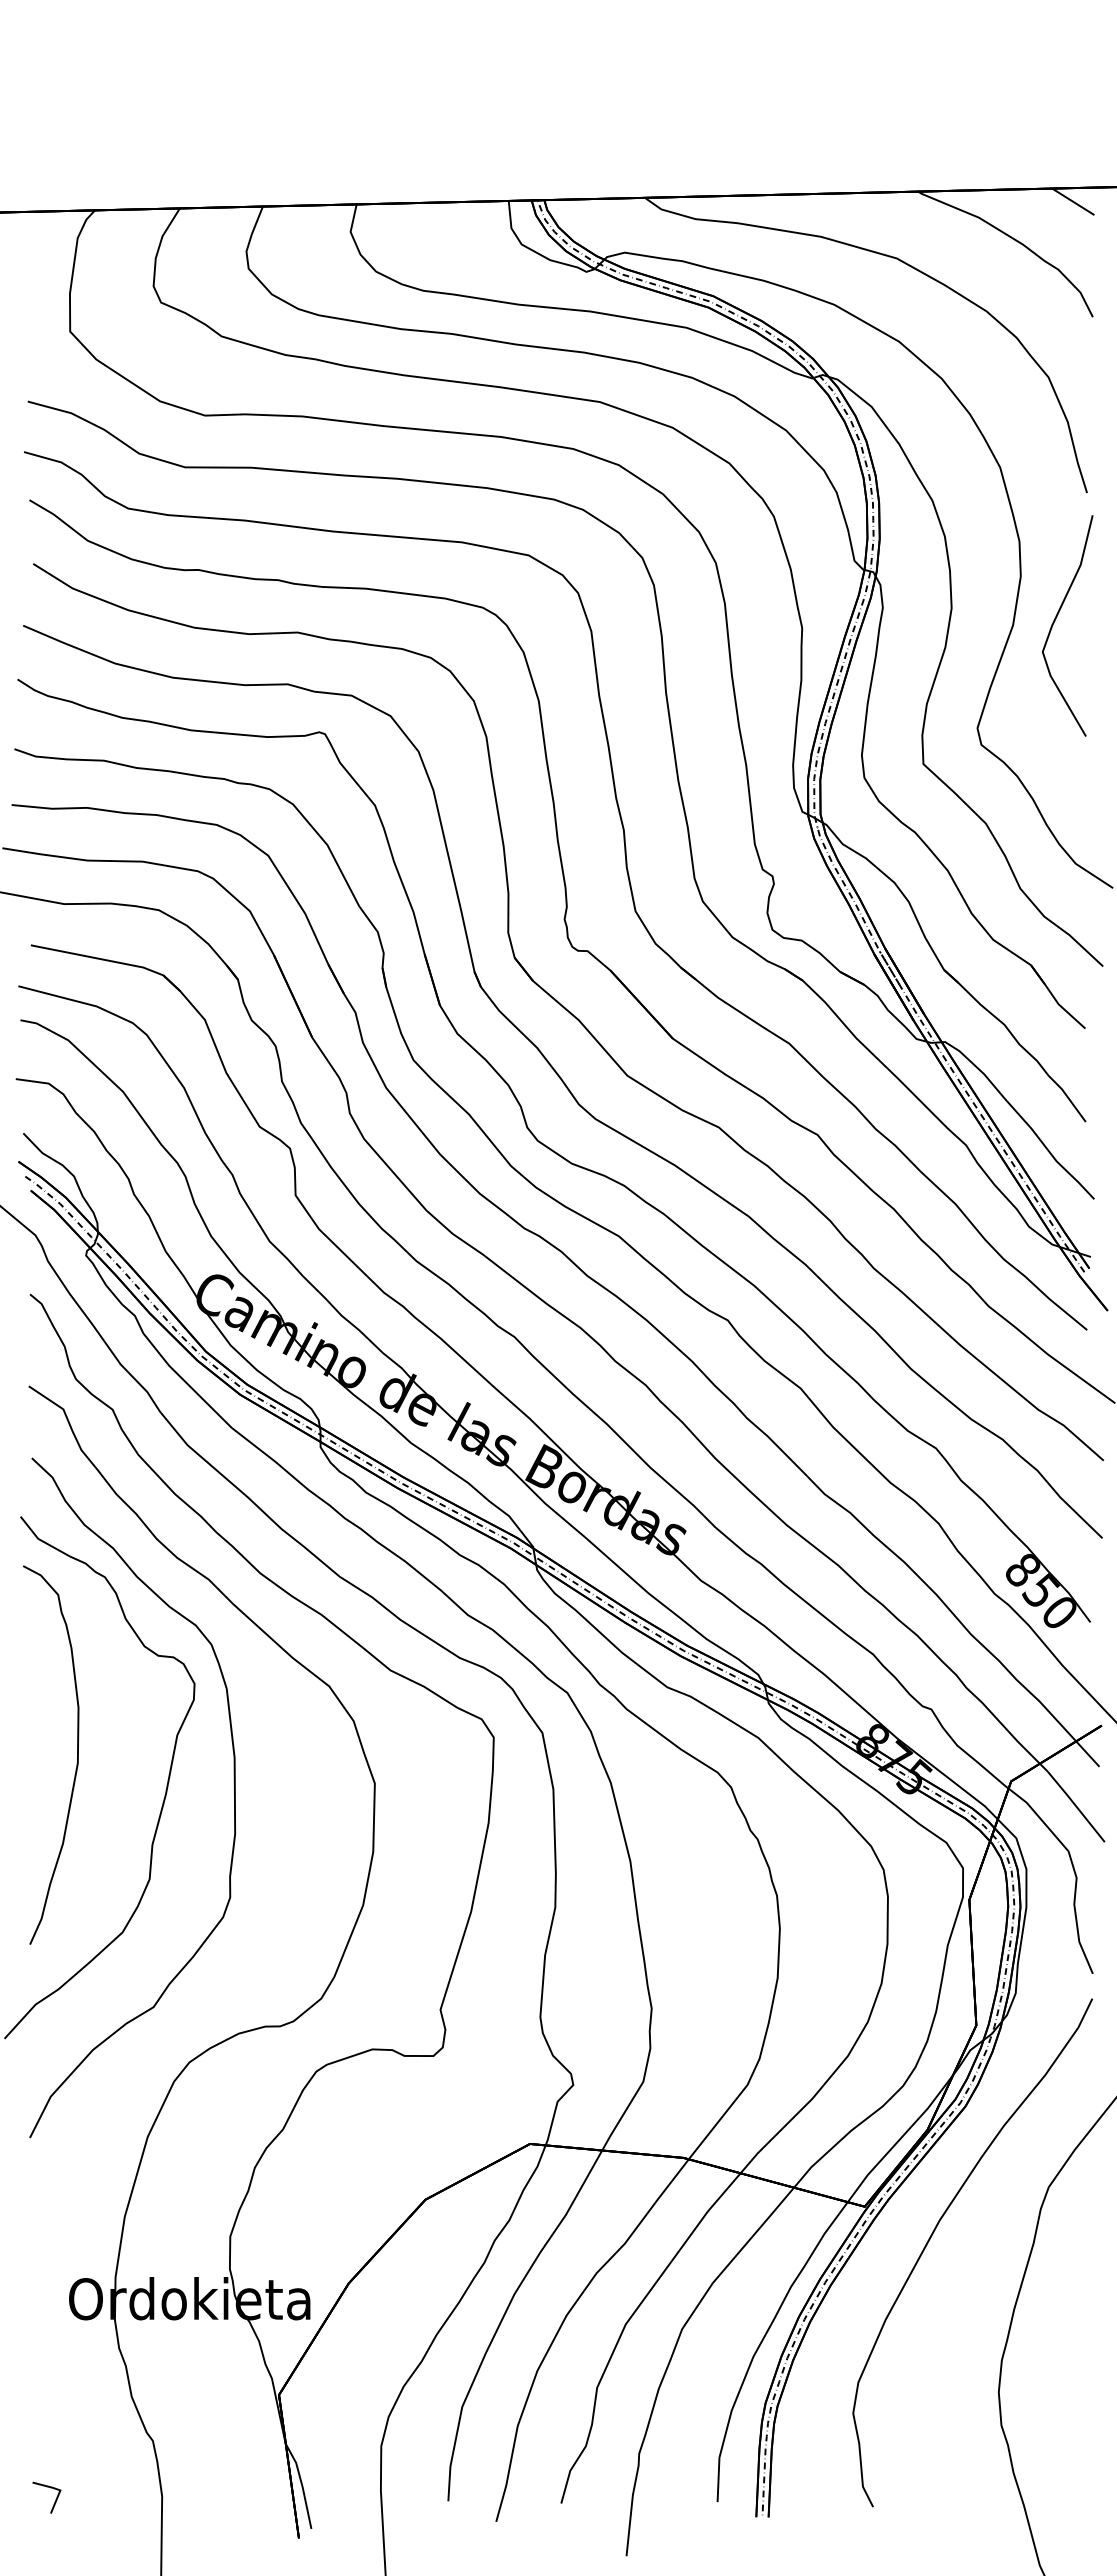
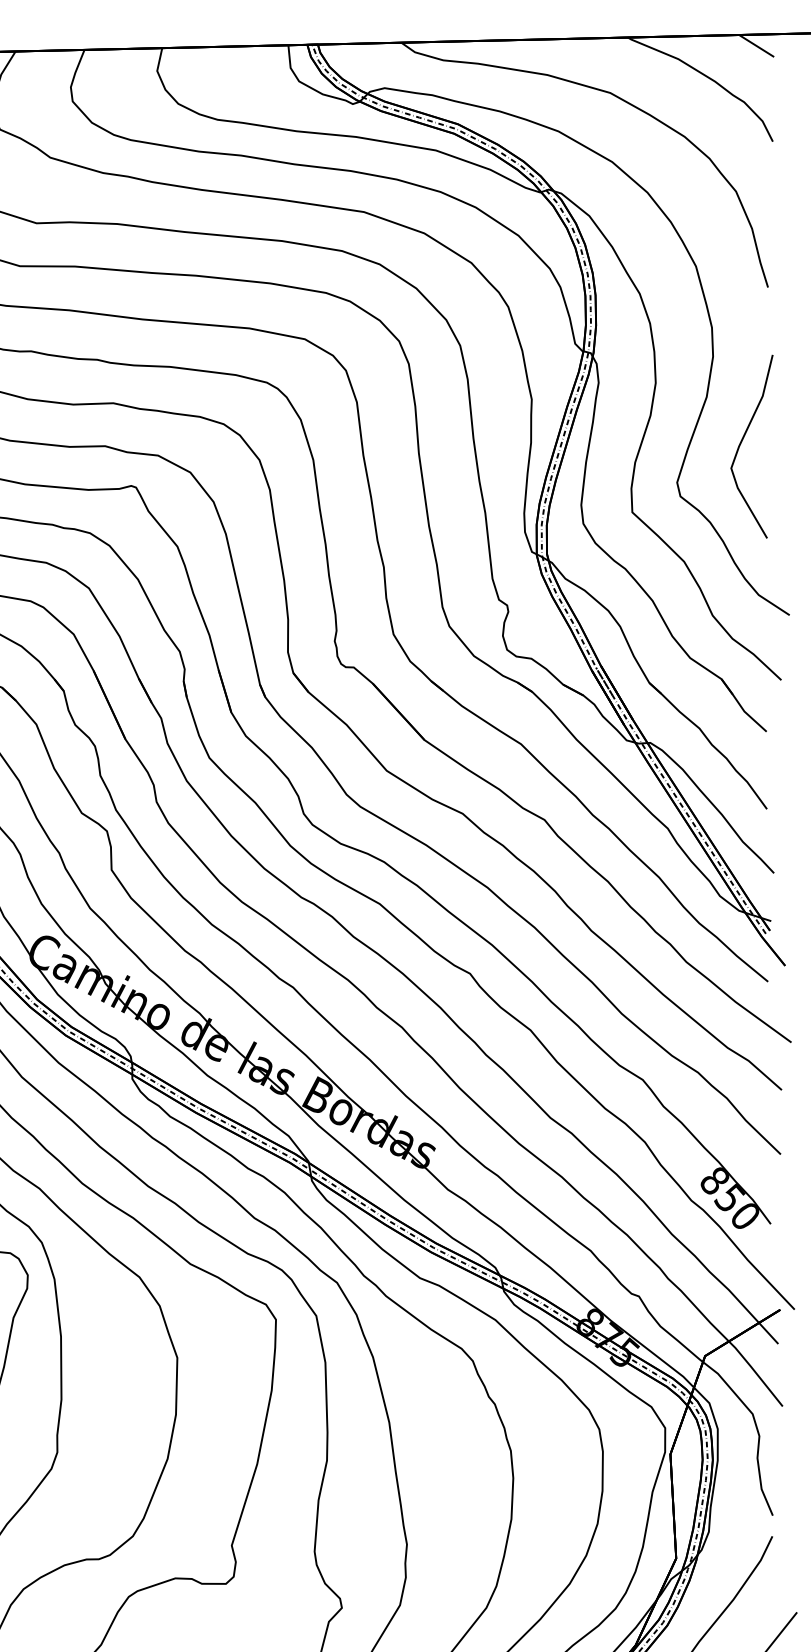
curve: (1056, 619) -> (742, 441), moved

